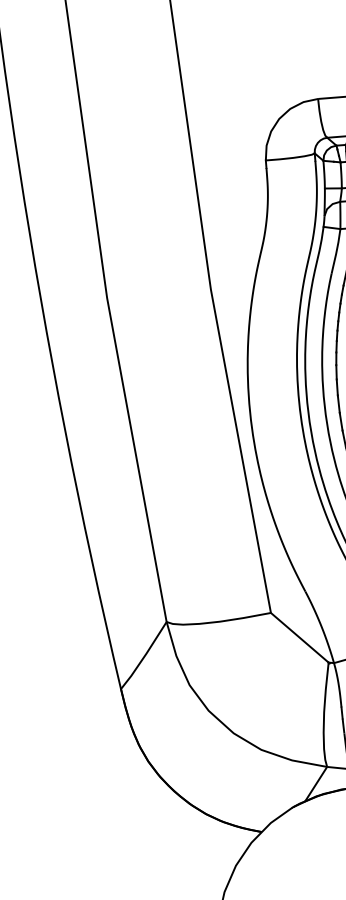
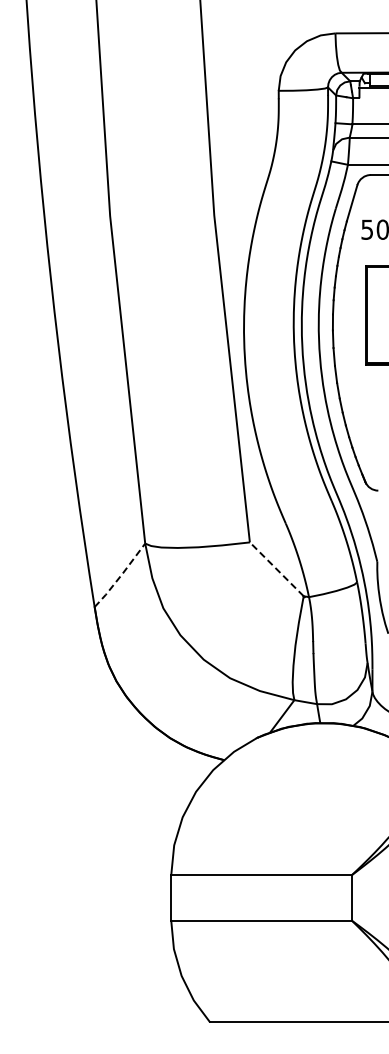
line: (299, 636) -> (276, 568), solid -> dashed
line: (144, 655) -> (120, 575), solid -> dashed

